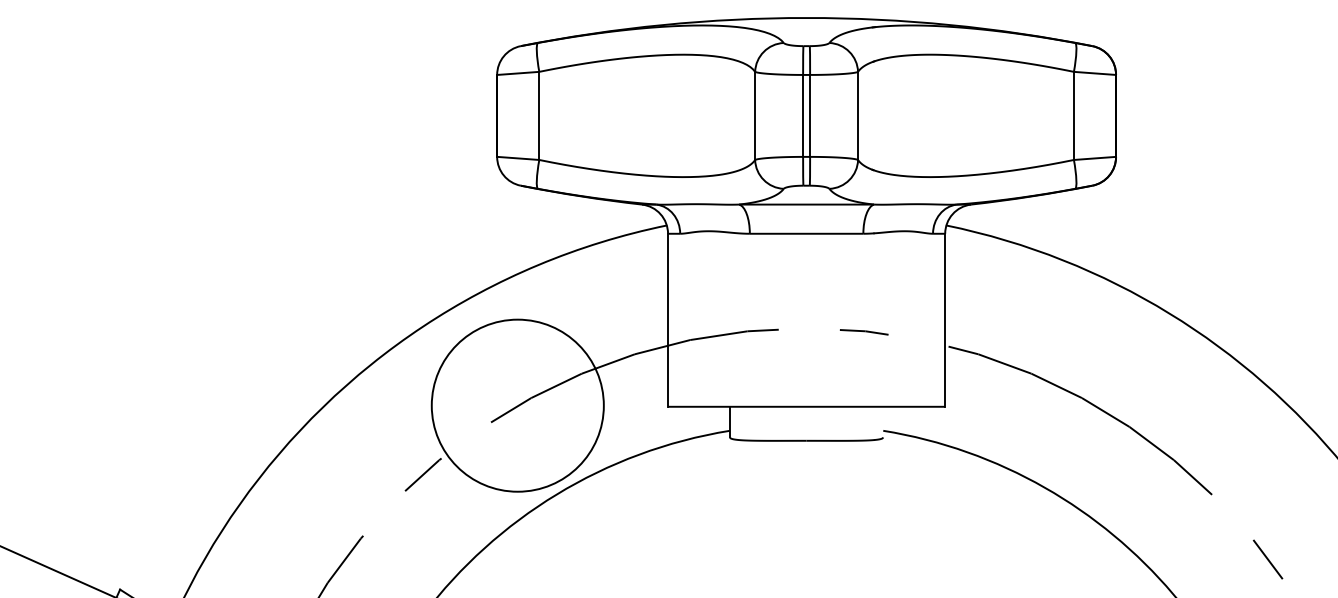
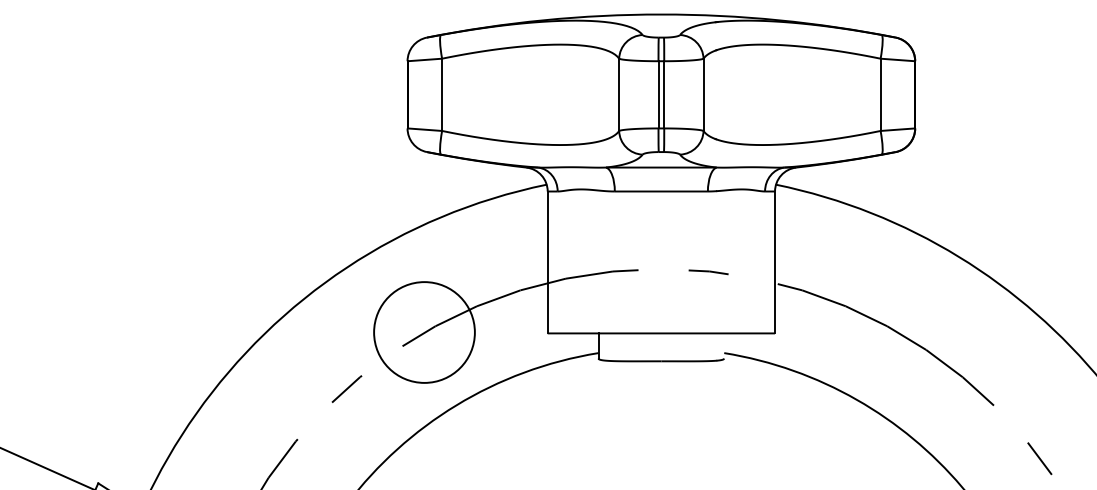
circle: (517, 405) -> (424, 332), size x0.71

